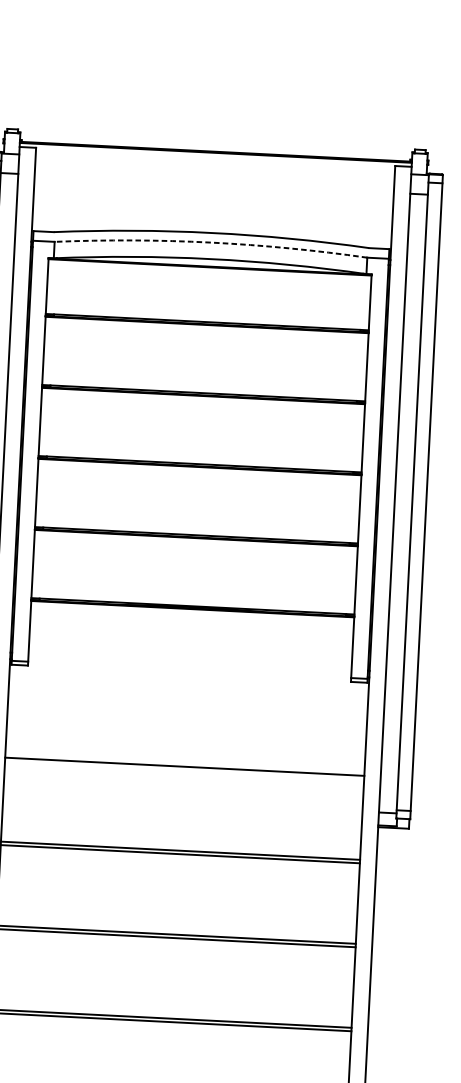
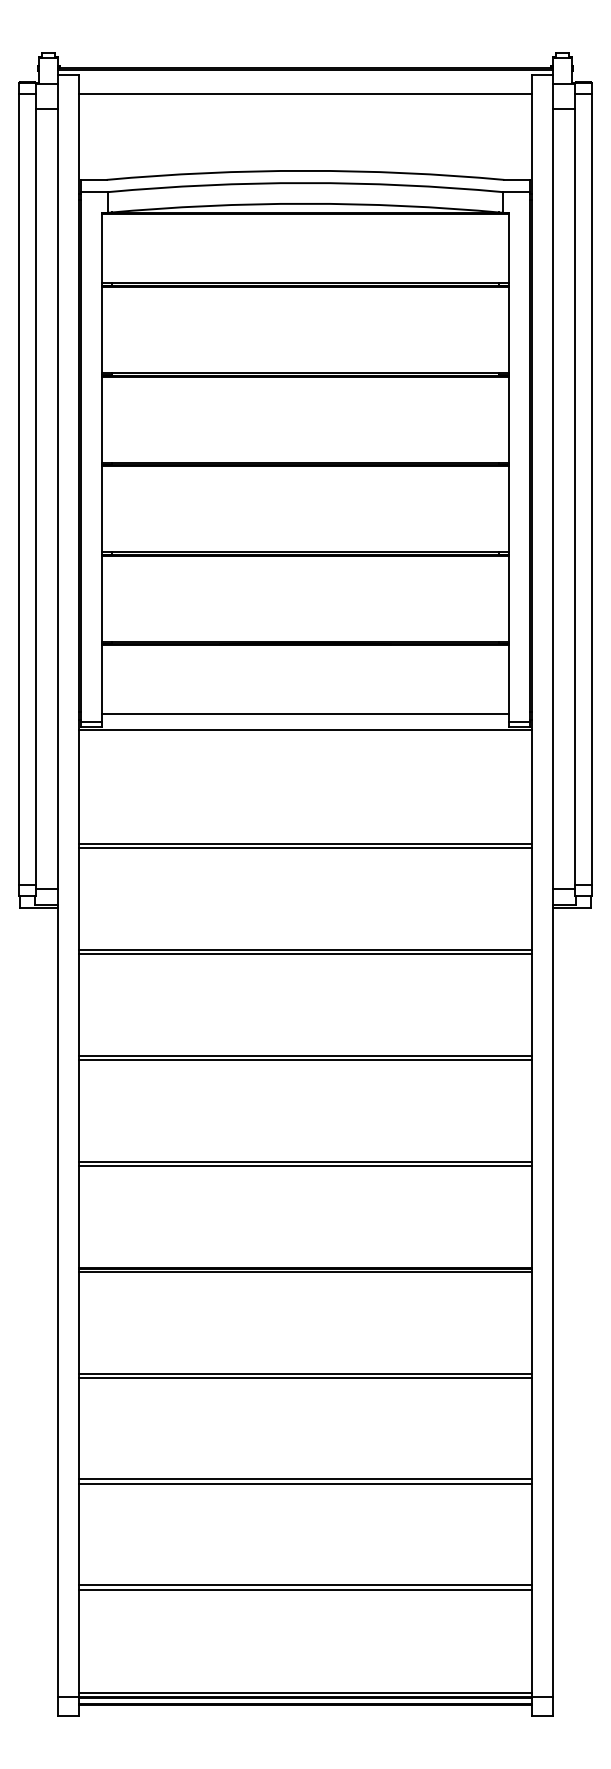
line: (214, 172) -> (305, 94), added
arc: (211, 242) -> (305, 183), dashed -> solid
line: (189, 664) -> (305, 714), added
line: (189, 676) -> (305, 730), added
line: (184, 770) -> (305, 848), added

